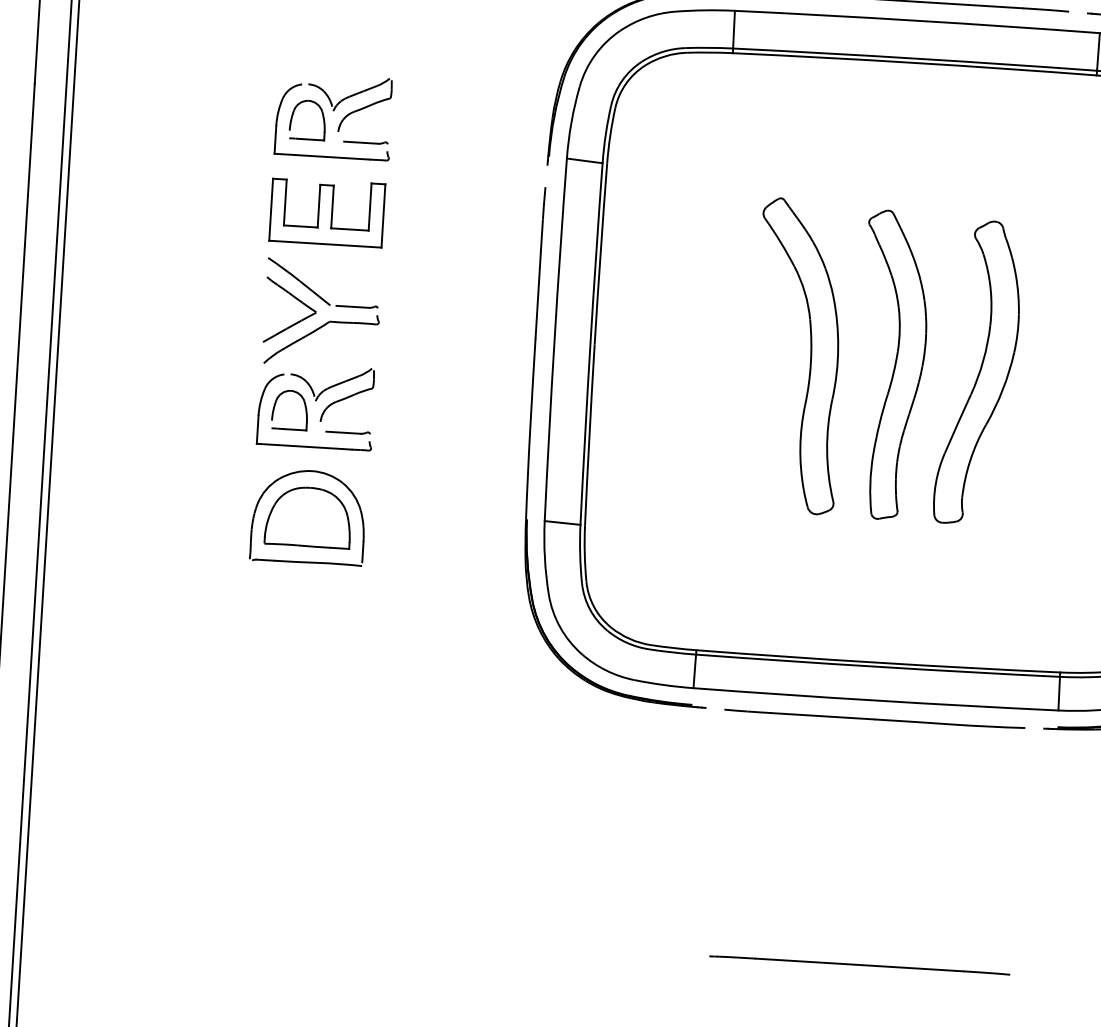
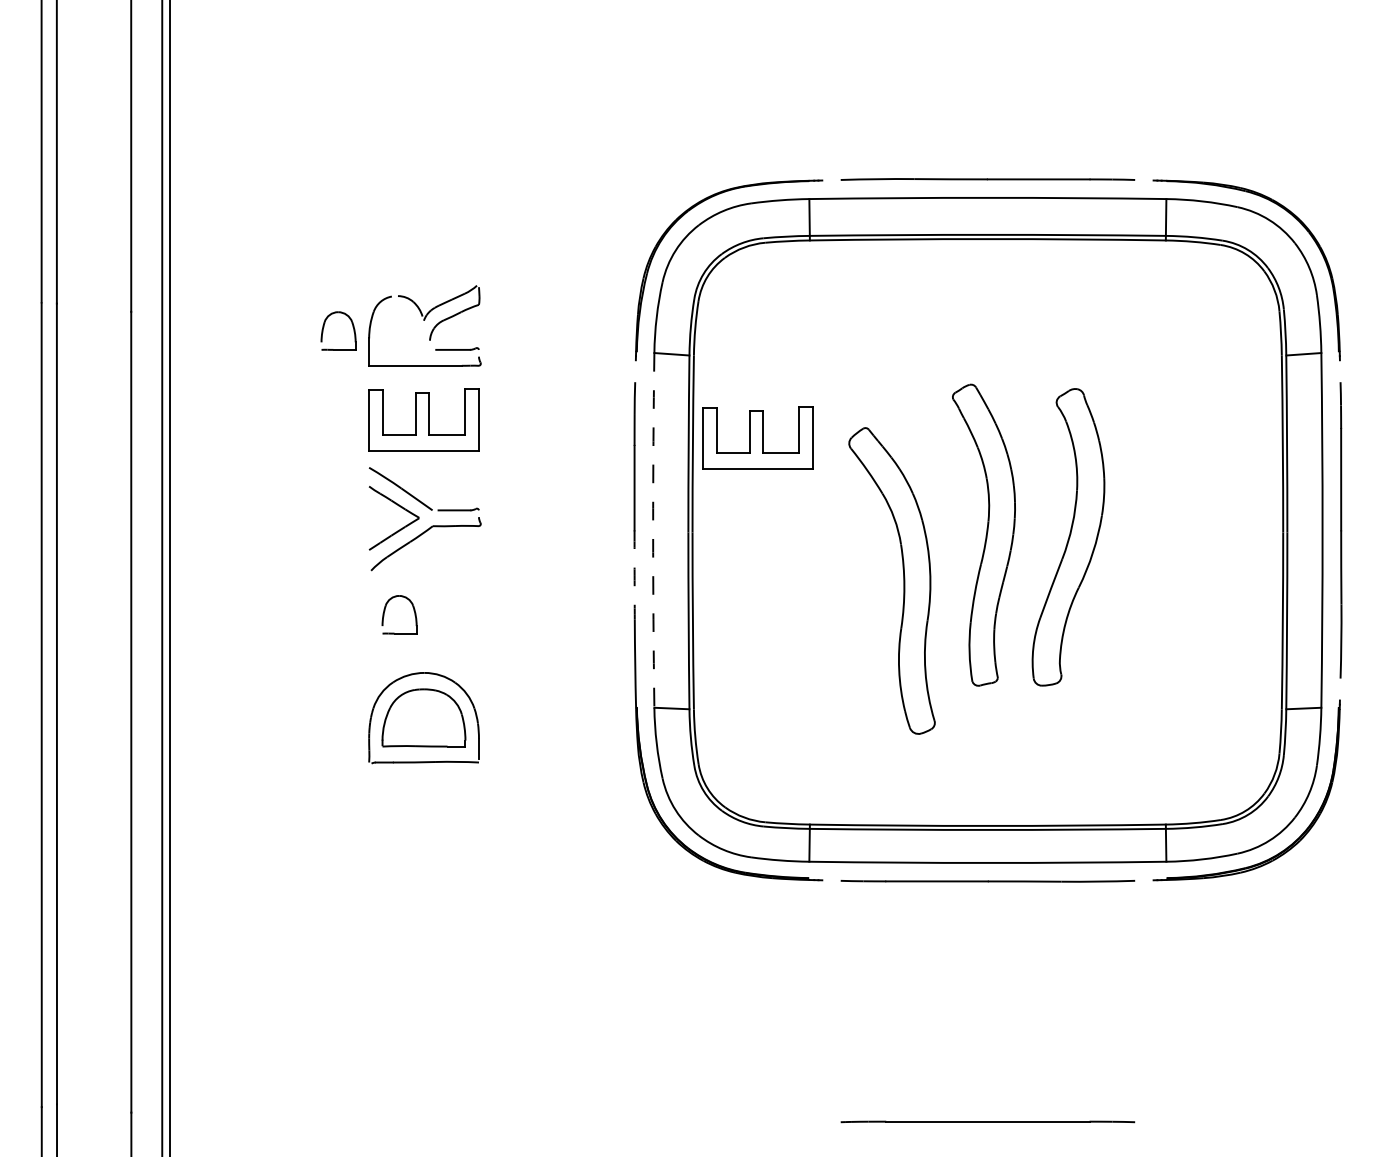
part: (293, 115) -> (324, 327), moved
part: (667, 251) -> (757, 437), added
arc: (554, 339) -> (653, 530), solid -> dashed
part: (810, 356) -> (903, 580), moved
arc: (532, 384) -> (634, 575), solid -> dashed
part: (315, 406) -> (424, 609), removed

